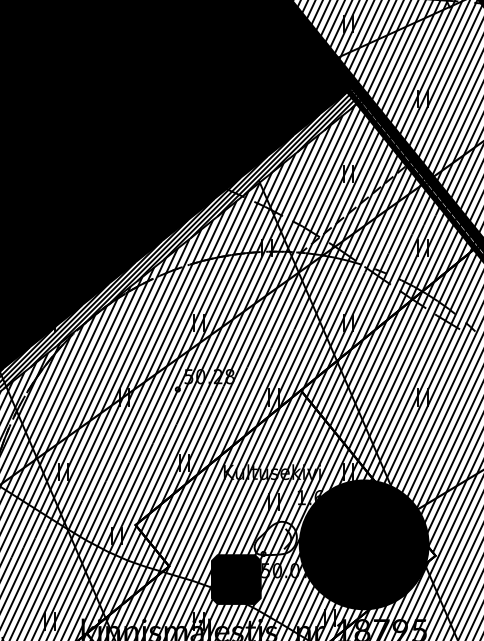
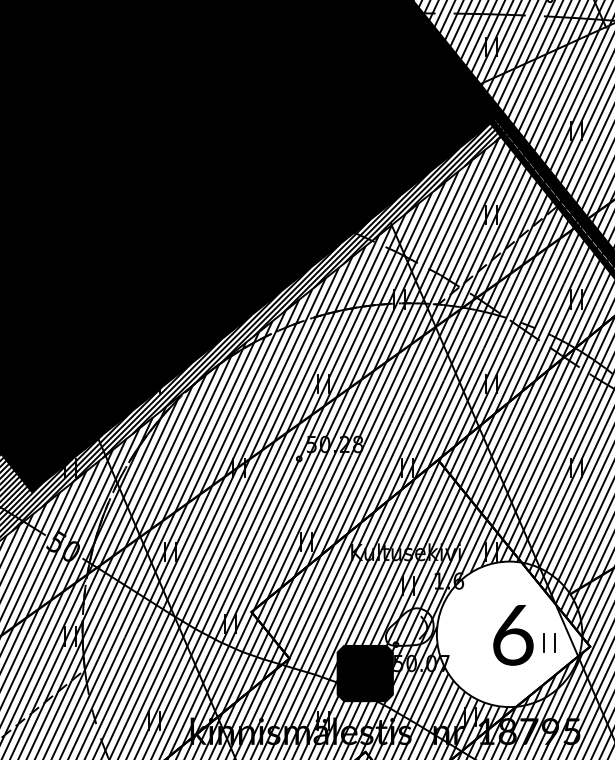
fill: (364, 545) -> (509, 634), removed

